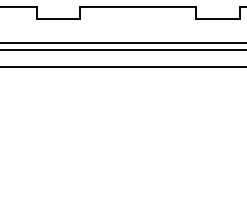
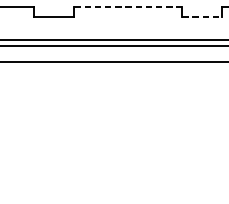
line: (138, 7) -> (128, 6), solid -> dashed
line: (217, 18) -> (201, 17), solid -> dashed

